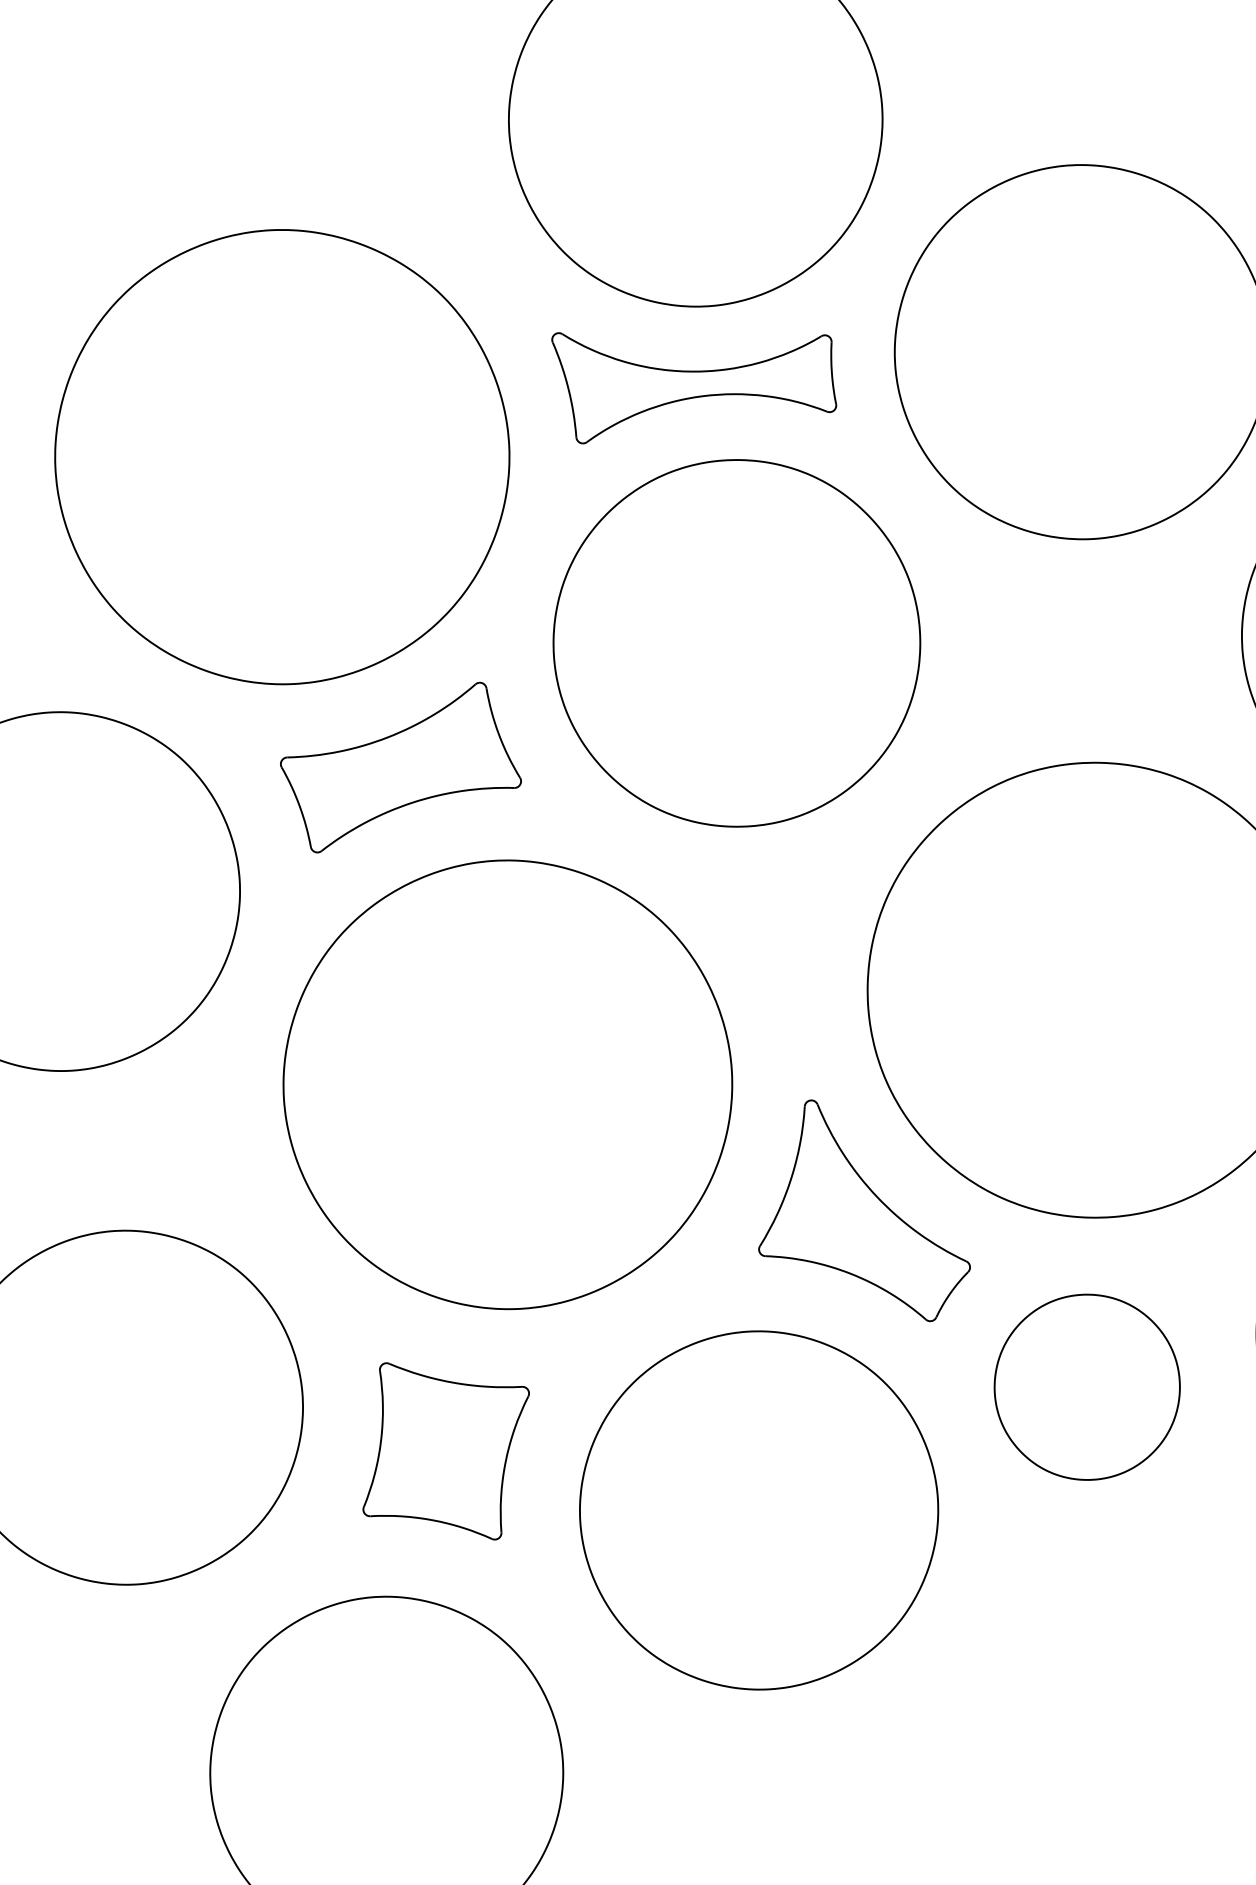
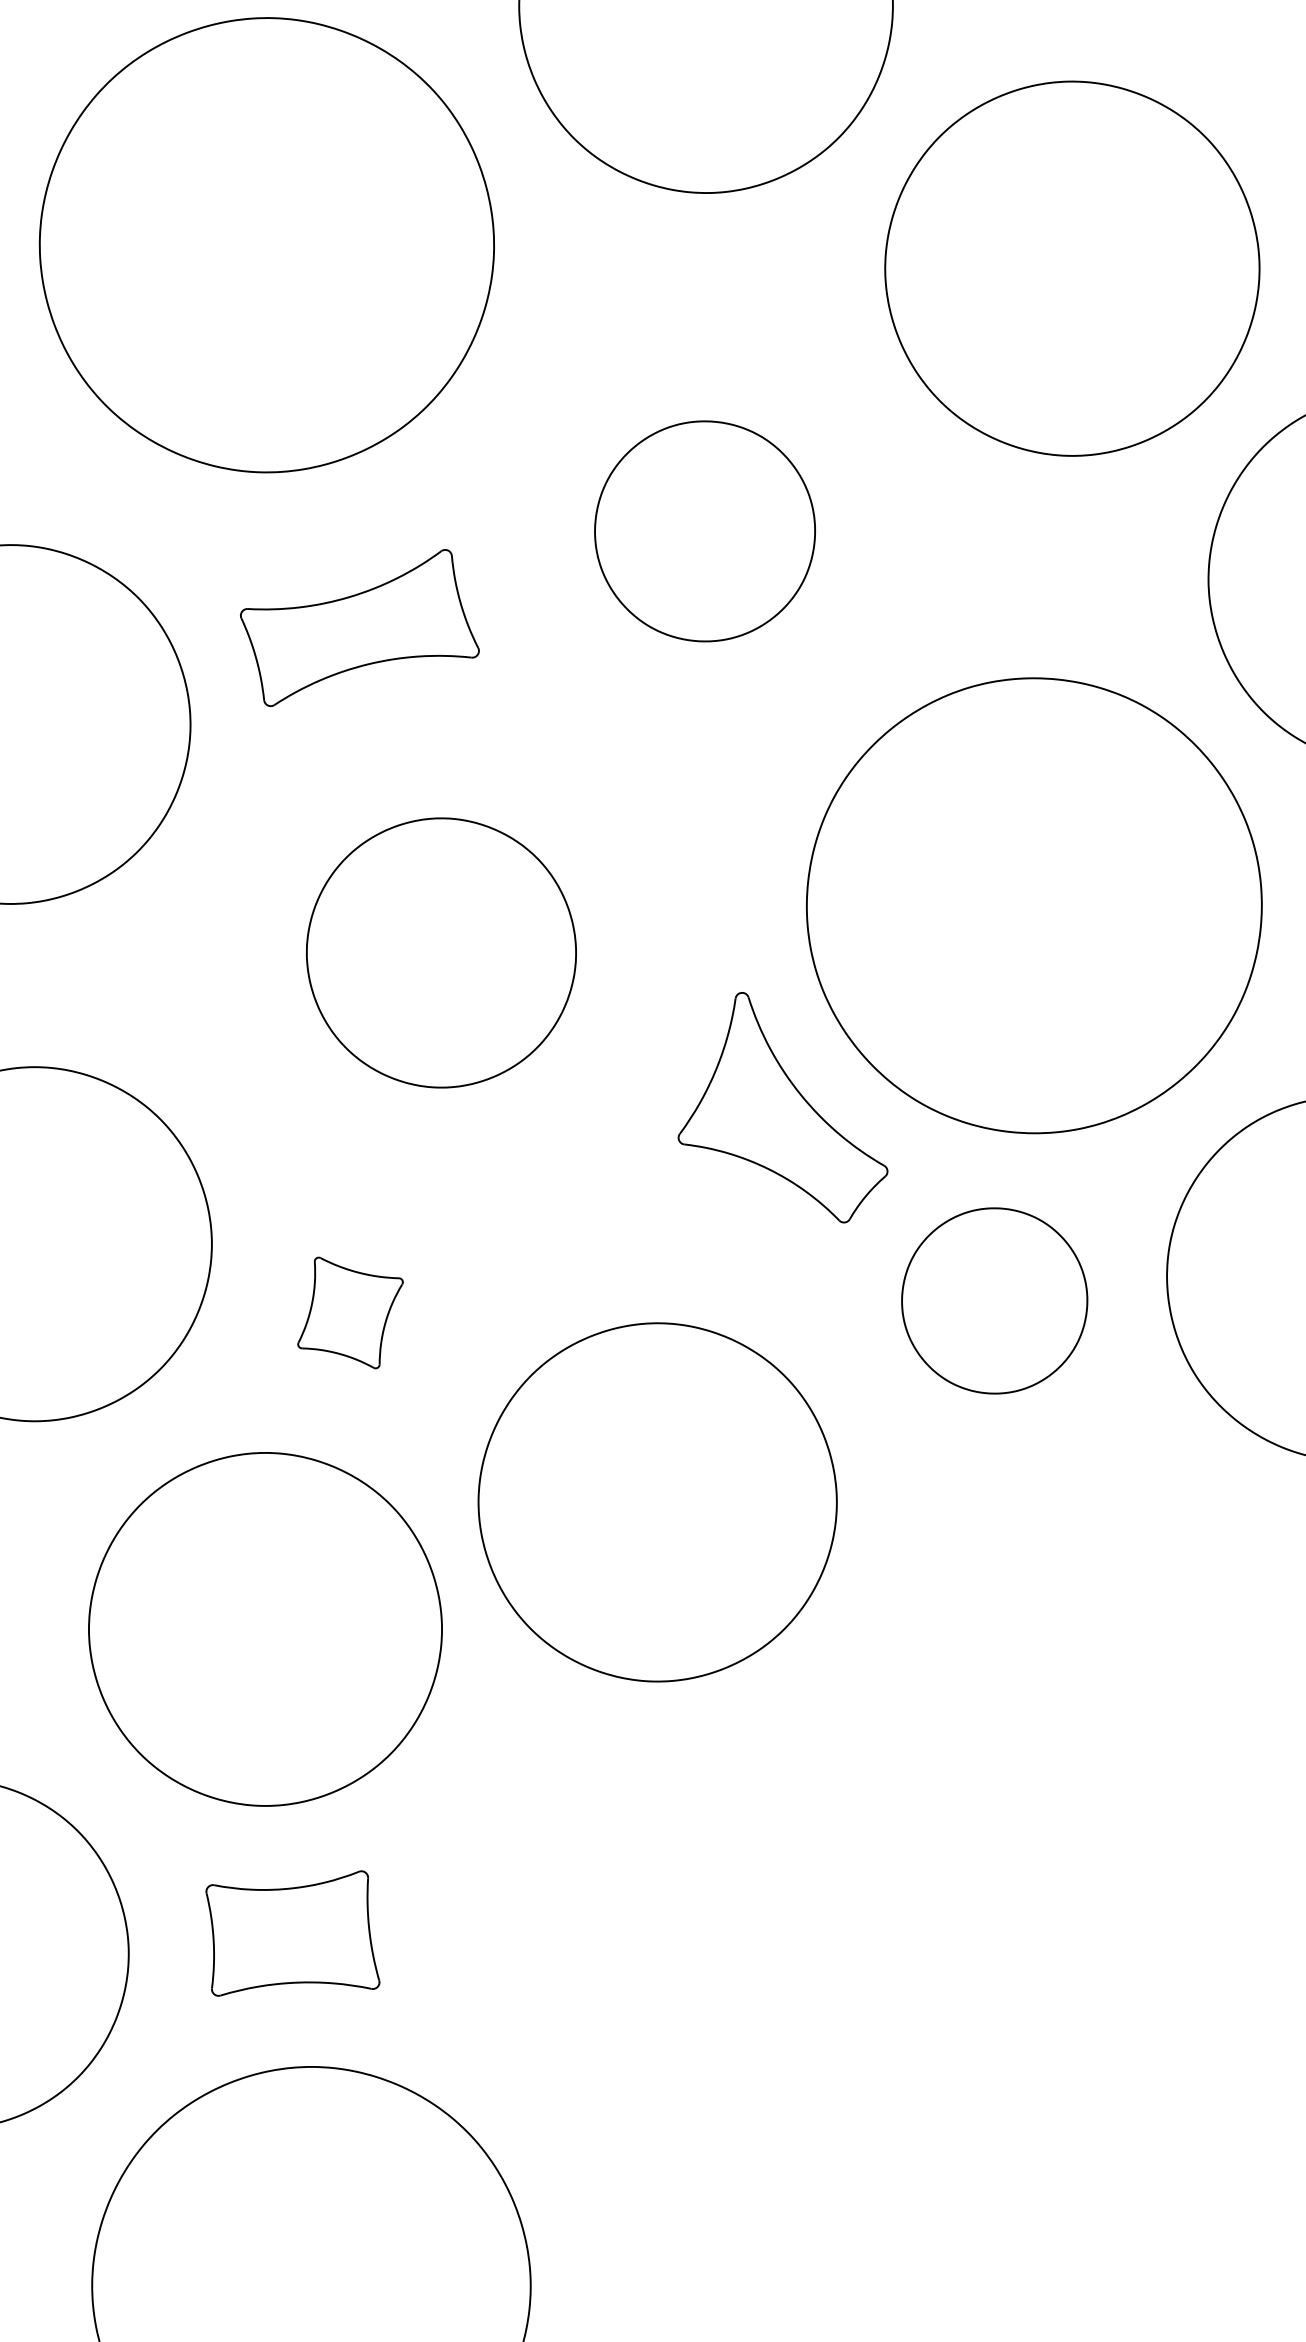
part: (694, 378) -> (684, 263), removed
part: (281, 457) -> (266, 245), moved
part: (736, 643) -> (704, 531), size x0.6
part: (507, 1084) -> (441, 952), size x0.6
part: (446, 1450) -> (350, 1312), size x0.6
part: (758, 1510) -> (657, 1502), moved

